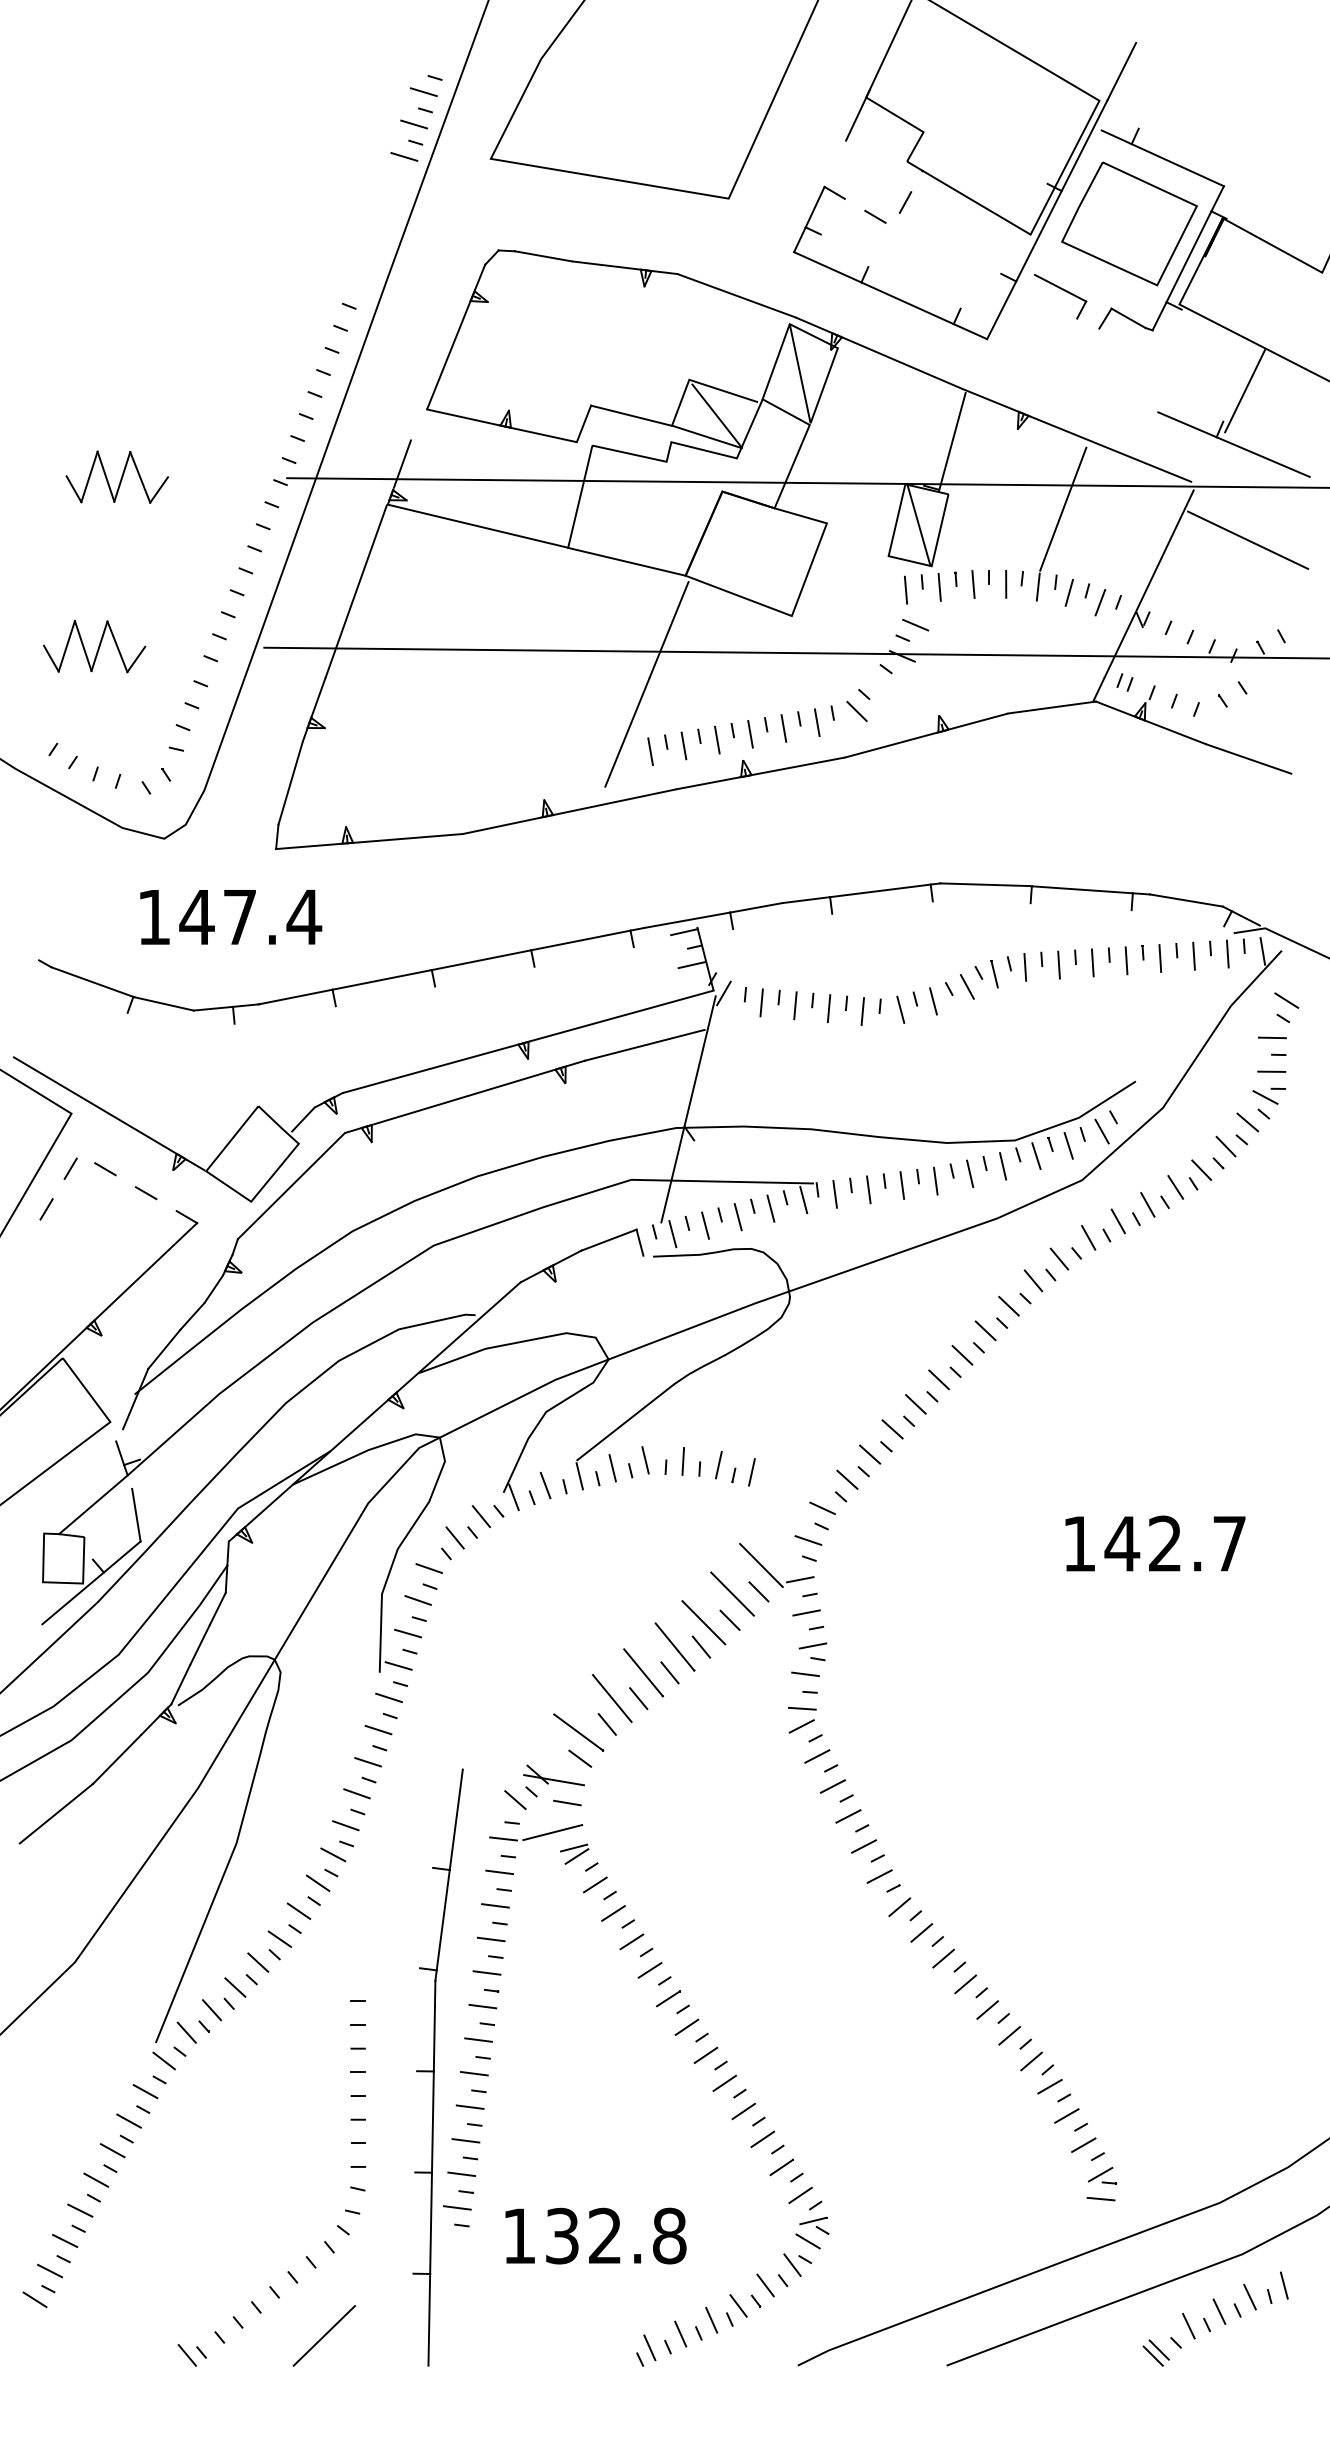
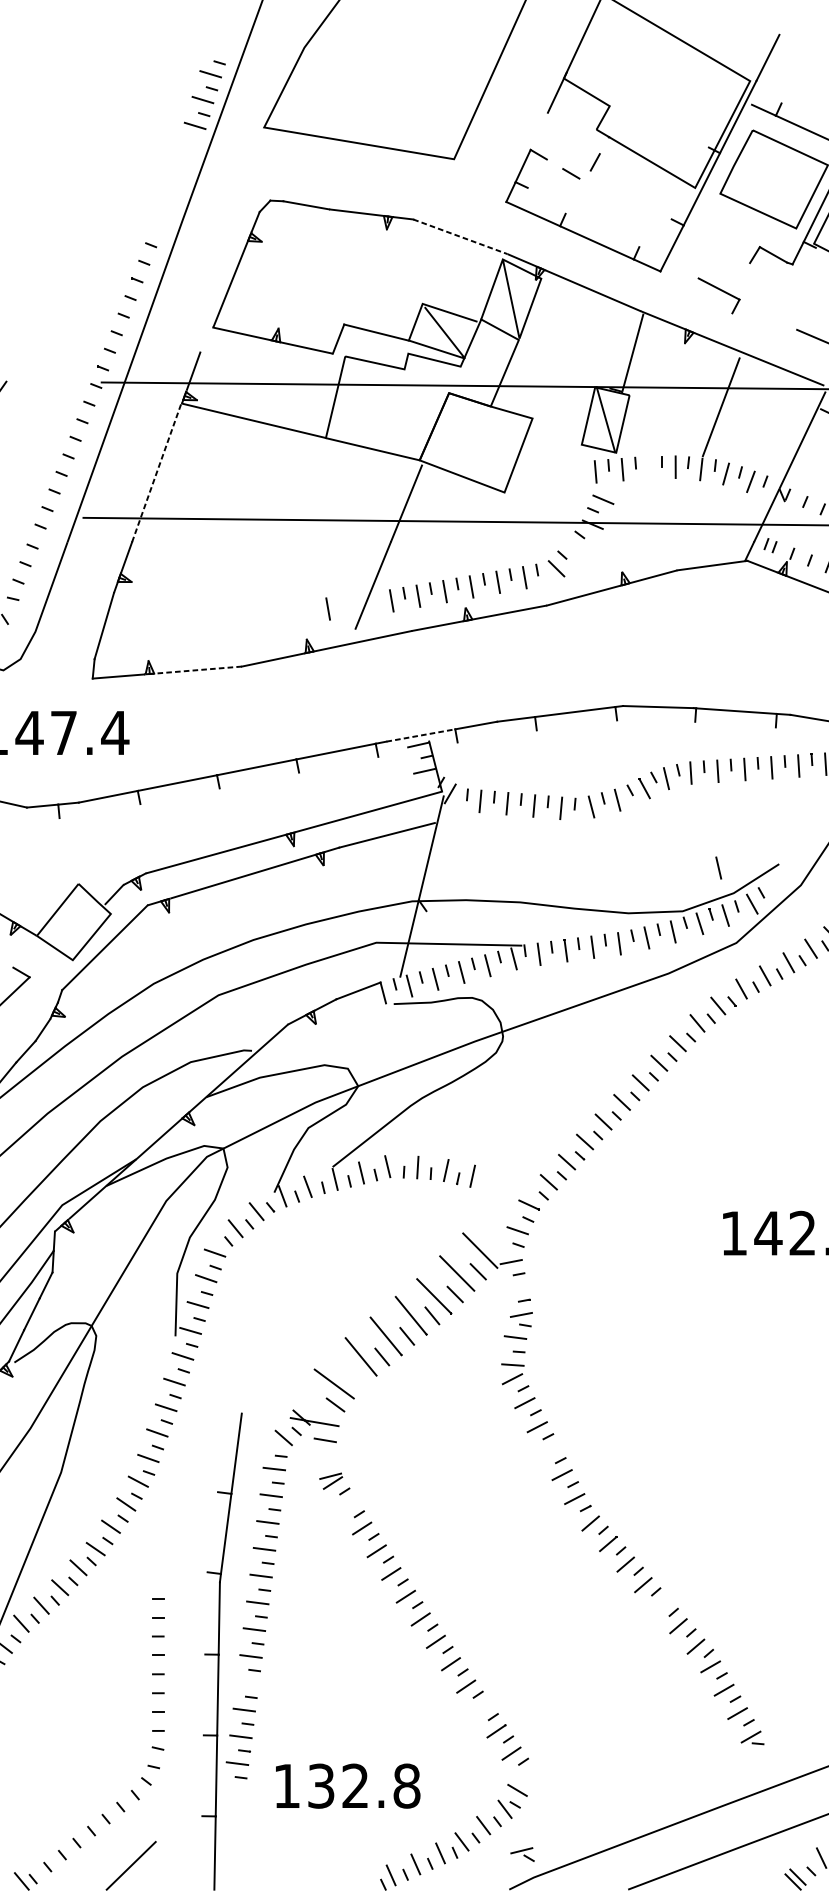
part: (1062, 290) -> (720, 290), moved
line: (736, 295) -> (460, 236), solid -> dashed
line: (973, 584) -> (649, 467), removed
line: (356, 592) -> (156, 473), solid -> dashed
line: (570, 761) -> (327, 608), added
line: (401, 839) -> (192, 670), solid -> dashed
line: (687, 920) -> (421, 735), solid -> dashed
line: (1060, 1086) -> (719, 868), added
line: (806, 1612) -> (516, 1288), removed
line: (606, 1724) -> (356, 1377), removed
line: (848, 1816) -> (549, 1451), removed
line: (552, 1832) -> (313, 1463), removed
line: (594, 1884) -> (346, 1505), removed
line: (987, 2009) -> (660, 1605), removed
line: (469, 2106) -> (247, 1682), removed
line: (762, 2139) -> (481, 1709), removed
line: (1100, 2198) -> (751, 1756), removed
part: (814, 2225) -> (522, 1854), moved

